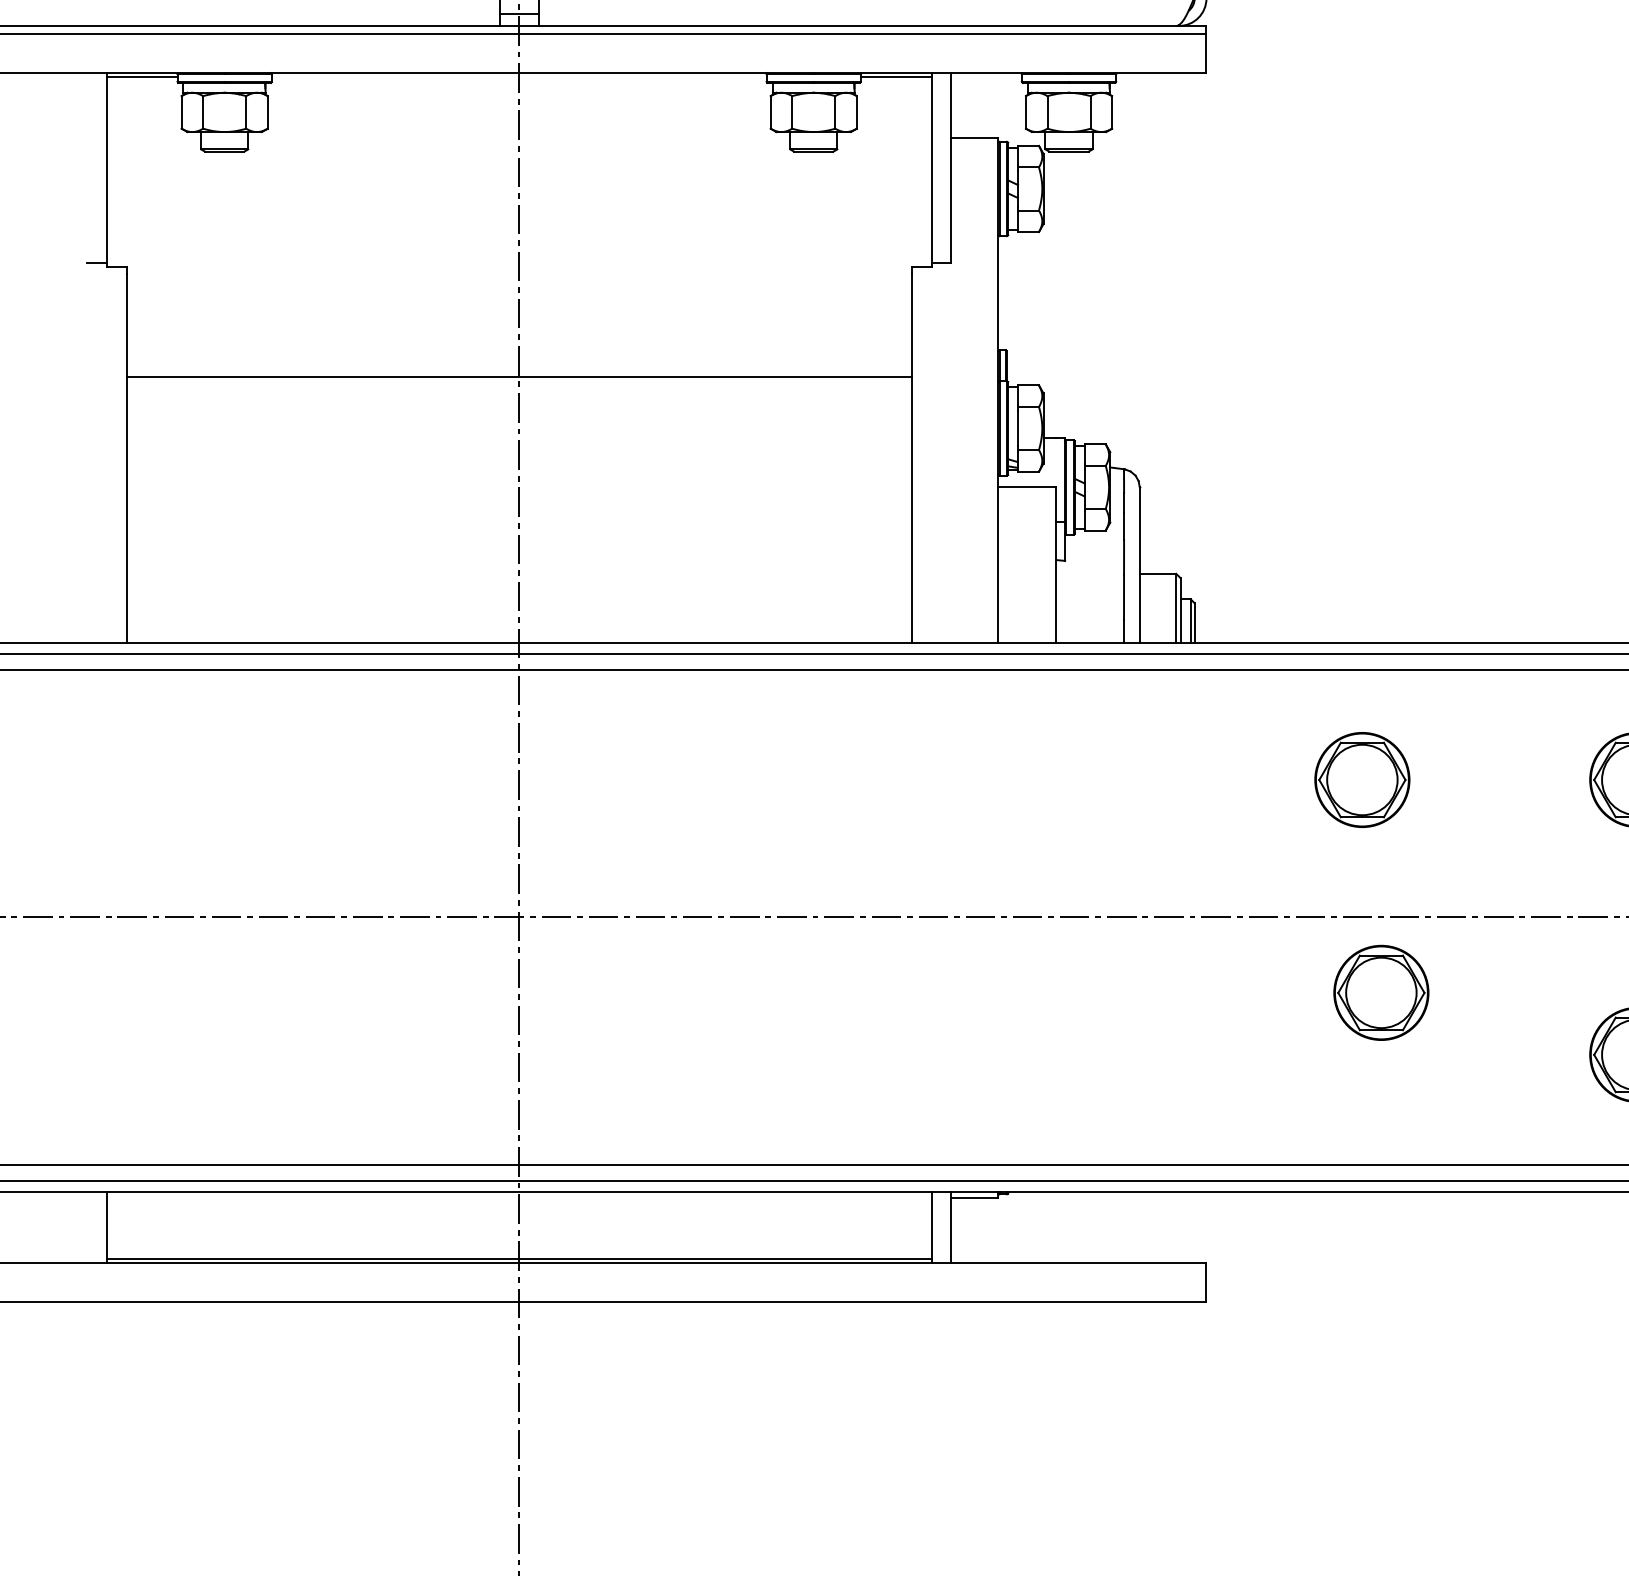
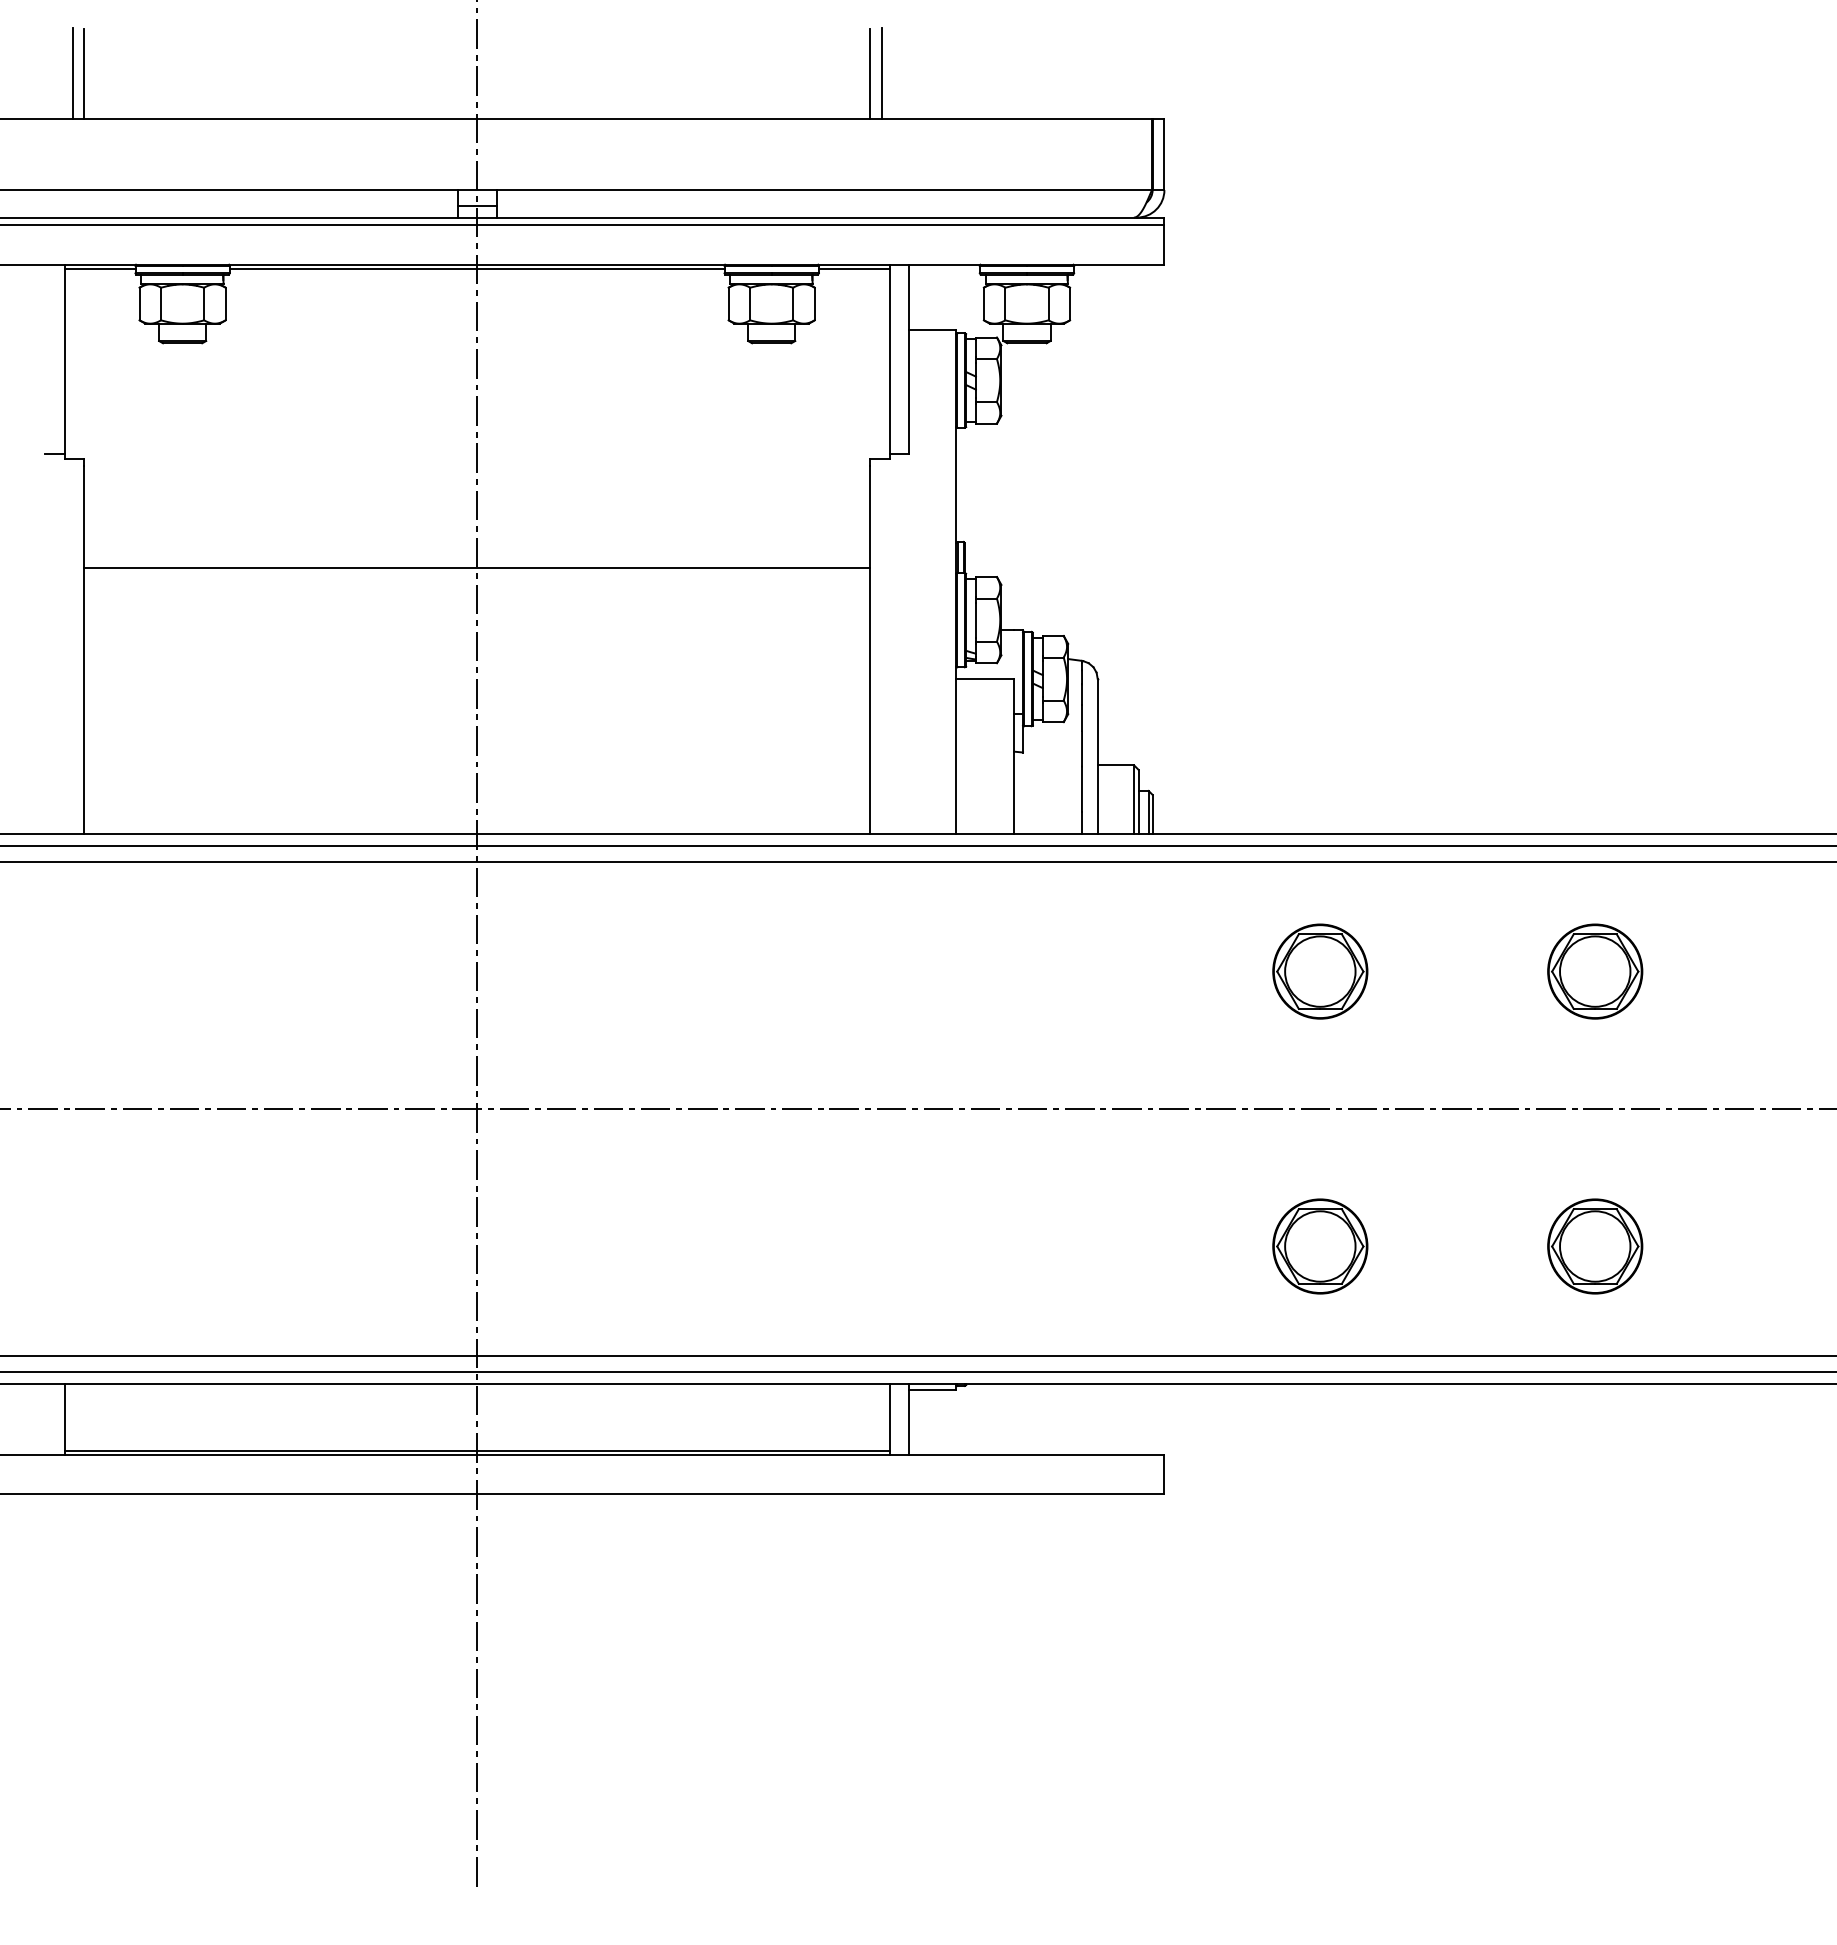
line: (518, 76) -> (476, 268), added
part: (1381, 992) -> (1320, 1246), moved

